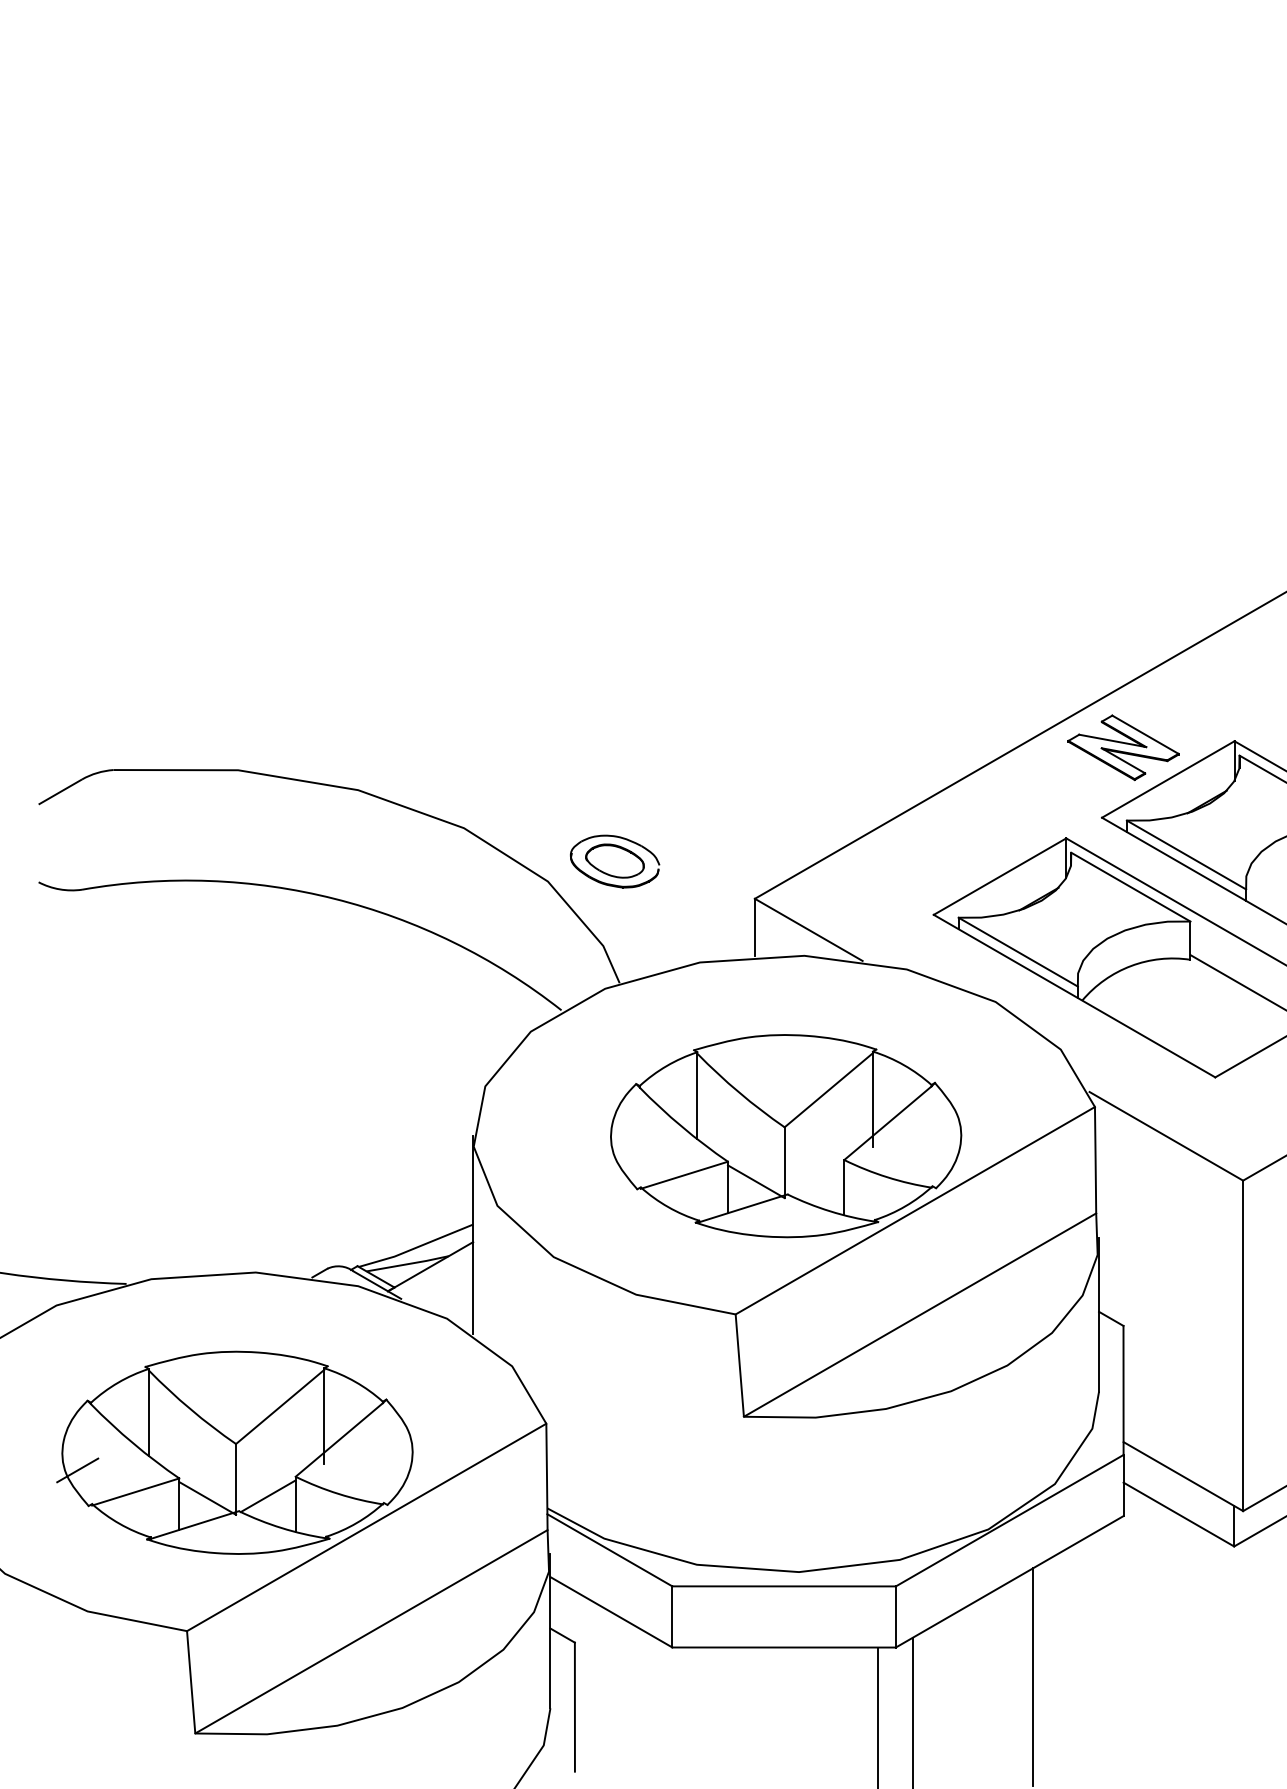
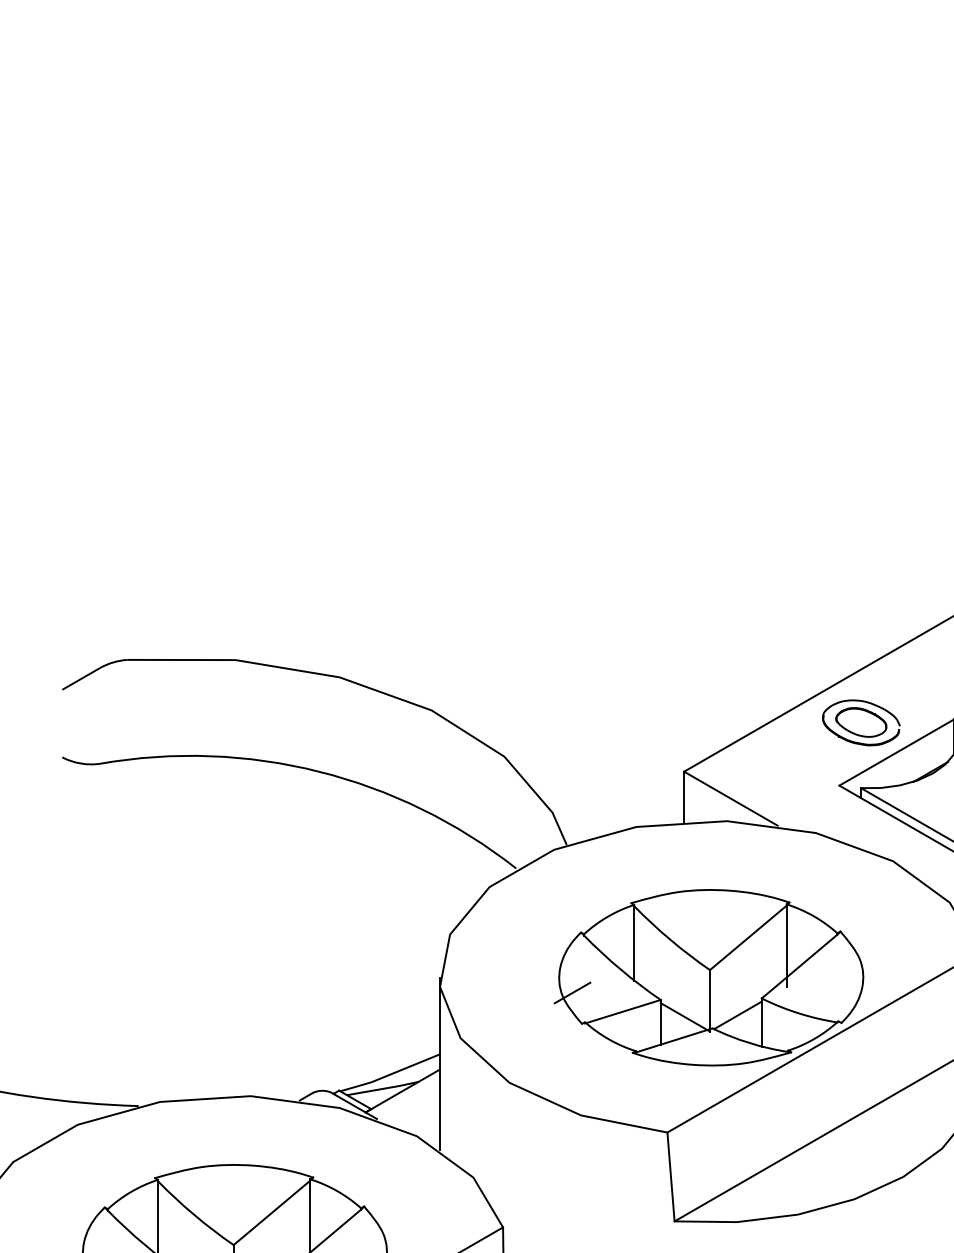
part: (615, 861) -> (861, 722), moved
line: (625, 1153) -> (571, 992), added
line: (816, 1179) -> (737, 1015), added

